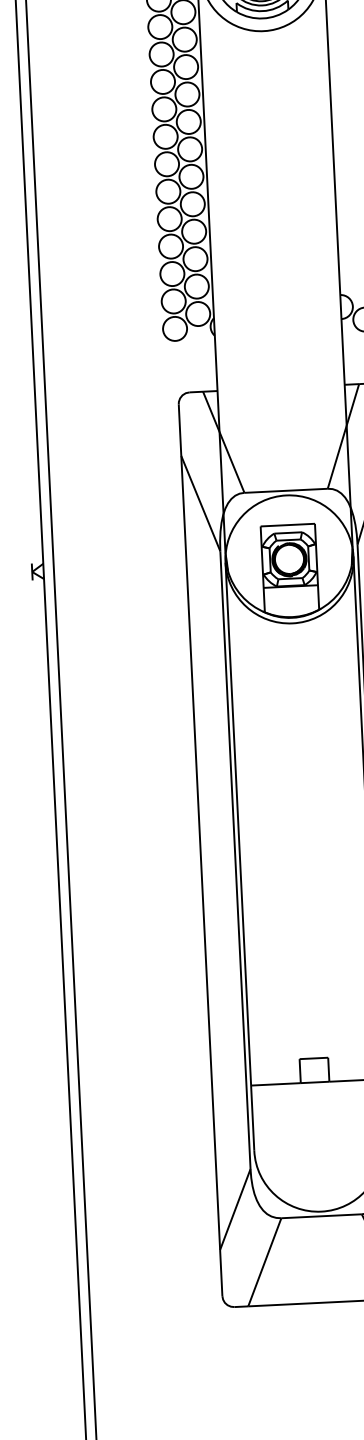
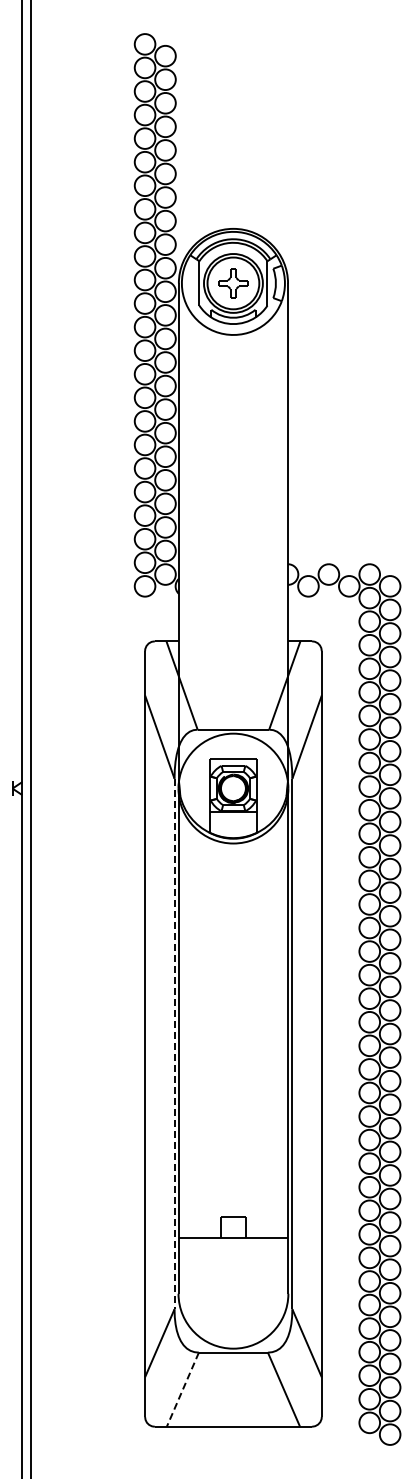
line: (235, 860) -> (174, 1044), solid -> dashed
line: (264, 1263) -> (182, 1390), solid -> dashed

